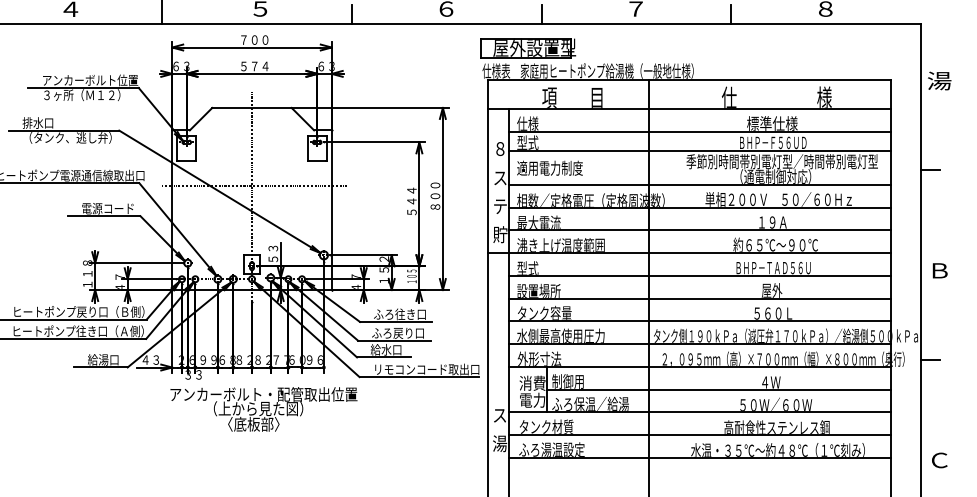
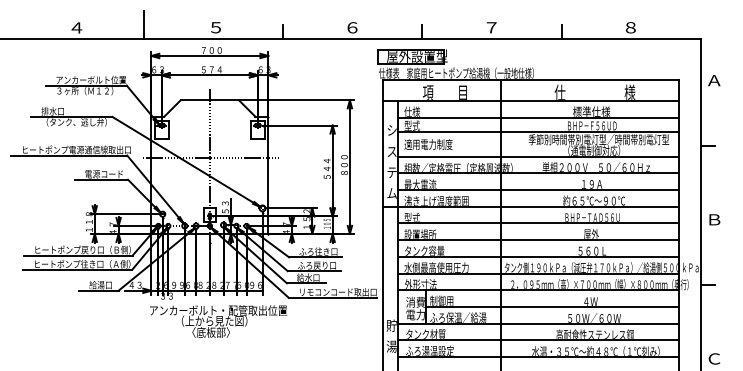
text: (939, 80) -> (714, 80), 湯 -> Ａ
text: (499, 149) -> (391, 130), ８ -> シ
text: (499, 234) -> (391, 193), 貯 -> ム
text: (499, 414) -> (391, 325), ス -> 貯

